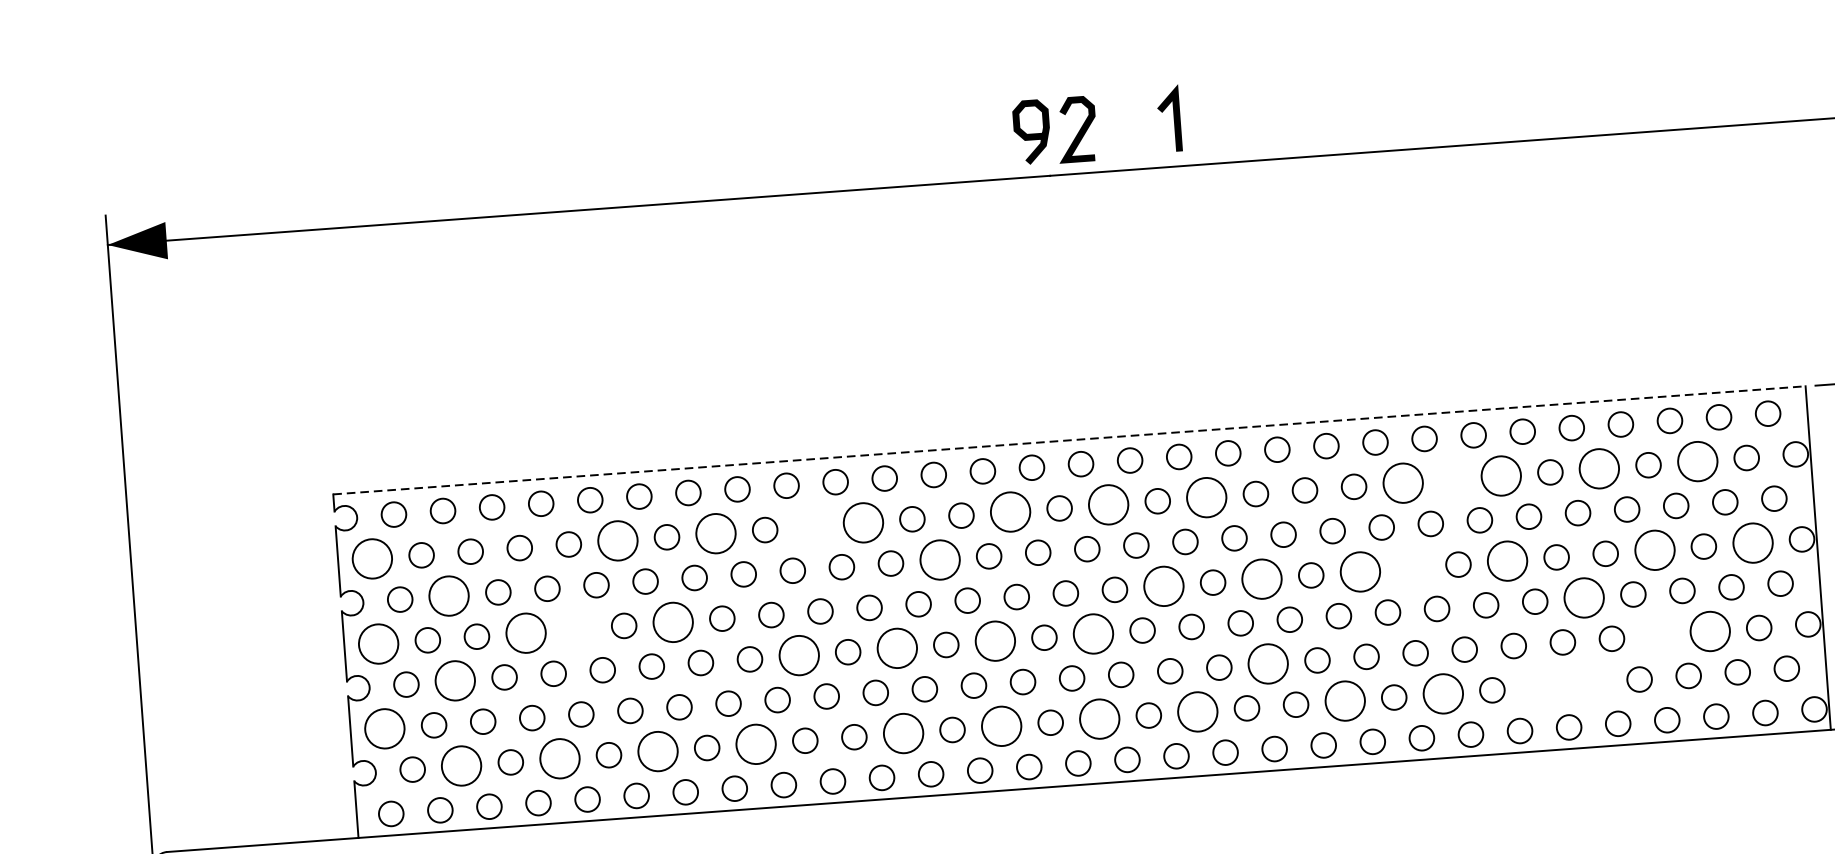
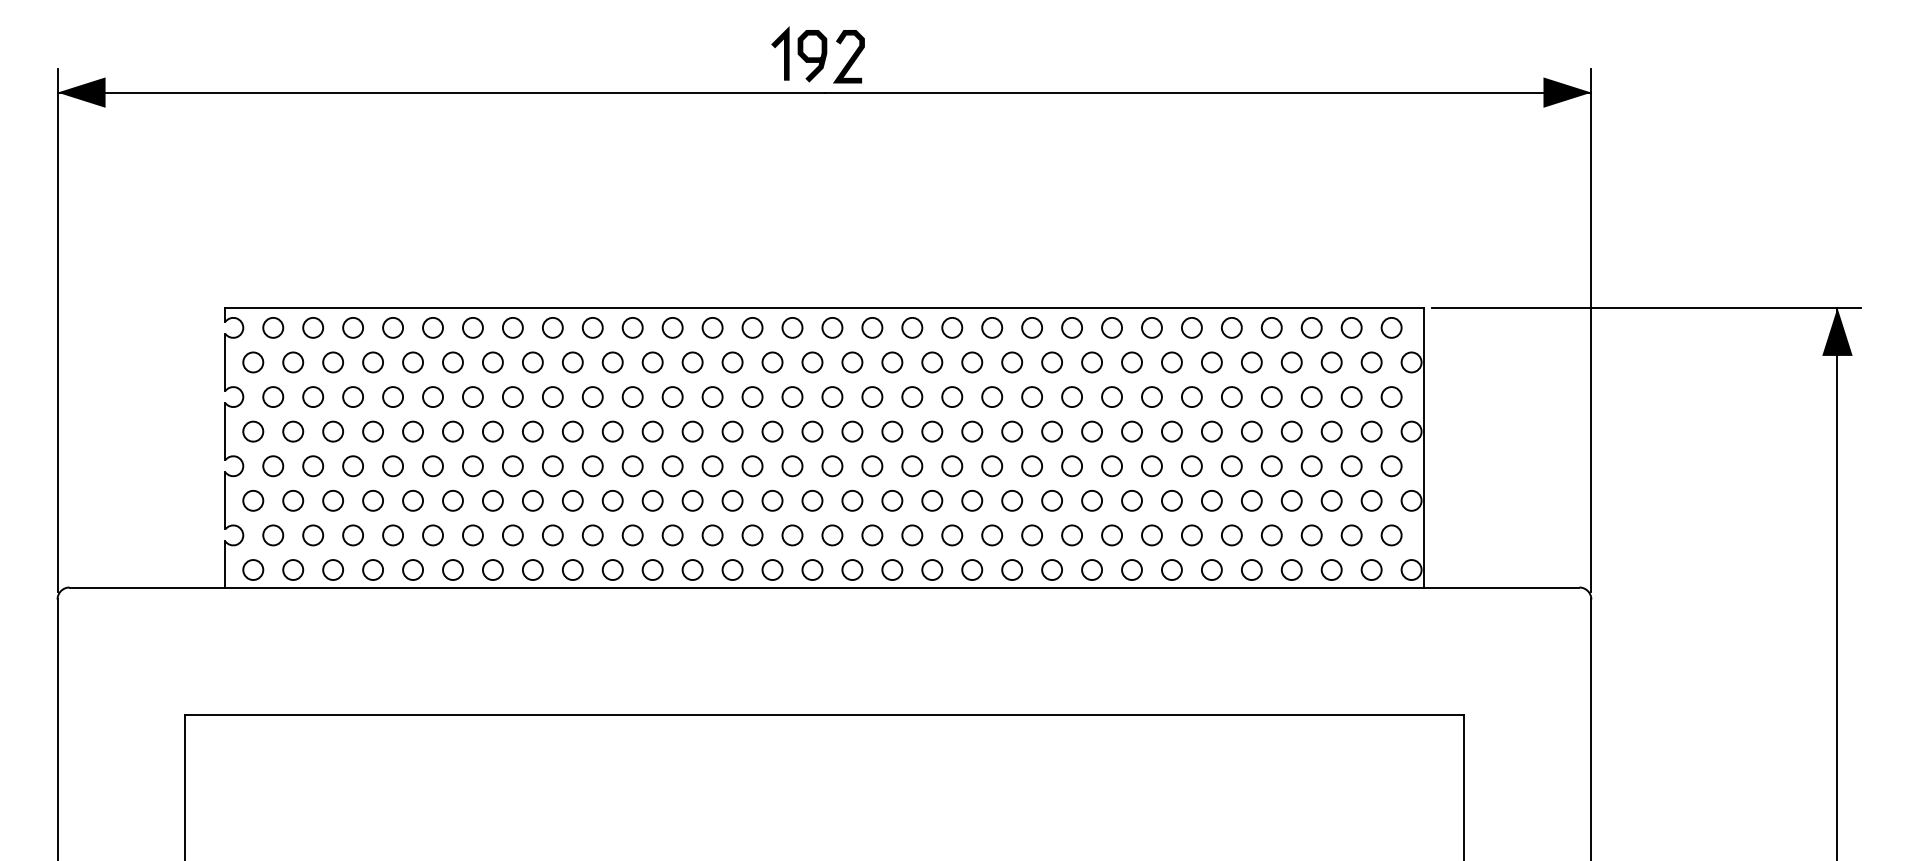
line: (1174, 118) -> (784, 53), moved
line: (1069, 439) -> (824, 307), dashed -> solid
circle: (1697, 461) -> (1331, 362), size x0.62
circle: (1599, 468) -> (1251, 362), size x0.62
circle: (1500, 476) -> (1171, 362), size x0.62
circle: (1451, 479) -> (1131, 362), added
circle: (1402, 483) -> (1091, 362), size x0.62
circle: (1207, 497) -> (932, 362), size x0.62
circle: (1108, 504) -> (852, 362), size x0.62
circle: (1010, 512) -> (772, 362), size x0.62
circle: (863, 522) -> (652, 362), size x0.62
circle: (813, 526) -> (612, 362), added
circle: (715, 533) -> (532, 362), size x0.62
circle: (617, 540) -> (452, 362), size x0.62
circle: (1752, 542) -> (1371, 431), size x0.62
circle: (1654, 550) -> (1291, 431), size x0.62
circle: (372, 558) -> (253, 362), size x0.62
circle: (939, 559) -> (712, 396), size x0.62
circle: (1506, 560) -> (1171, 431), size x0.62
circle: (1408, 568) -> (1091, 431), added
circle: (1359, 571) -> (1051, 431), size x0.62
circle: (1262, 578) -> (972, 431), size x0.62
circle: (1164, 586) -> (892, 431), size x0.62
circle: (449, 595) -> (313, 396), size x0.62
circle: (1583, 598) -> (1231, 466), size x0.62
circle: (672, 622) -> (492, 431), size x0.62
circle: (574, 629) -> (412, 431), added
circle: (1709, 631) -> (1331, 500), size x0.62
circle: (525, 632) -> (372, 431), size x0.62
circle: (1093, 634) -> (832, 466), size x0.62
circle: (1660, 634) -> (1291, 500), added
circle: (995, 641) -> (752, 466), size x0.62
circle: (379, 643) -> (253, 431), size x0.62
circle: (897, 648) -> (672, 466), size x0.62
circle: (798, 656) -> (592, 466), size x0.62
circle: (1268, 663) -> (972, 500), size x0.62
circle: (455, 681) -> (313, 466), size x0.62
circle: (1590, 683) -> (1231, 535), added
circle: (1540, 686) -> (1191, 535), added
circle: (1442, 694) -> (1111, 535), size x0.62
circle: (1344, 701) -> (1031, 535), size x0.62
circle: (1198, 712) -> (912, 535), size x0.62
circle: (1099, 719) -> (832, 535), size x0.62
circle: (1001, 726) -> (752, 535), size x0.62
circle: (385, 728) -> (253, 500), size x0.62
circle: (903, 733) -> (672, 535), size x0.62
circle: (755, 744) -> (552, 535), size x0.62
circle: (657, 751) -> (472, 535), size x0.62
circle: (559, 758) -> (392, 535), size x0.62
circle: (462, 766) -> (313, 535), size x0.62

